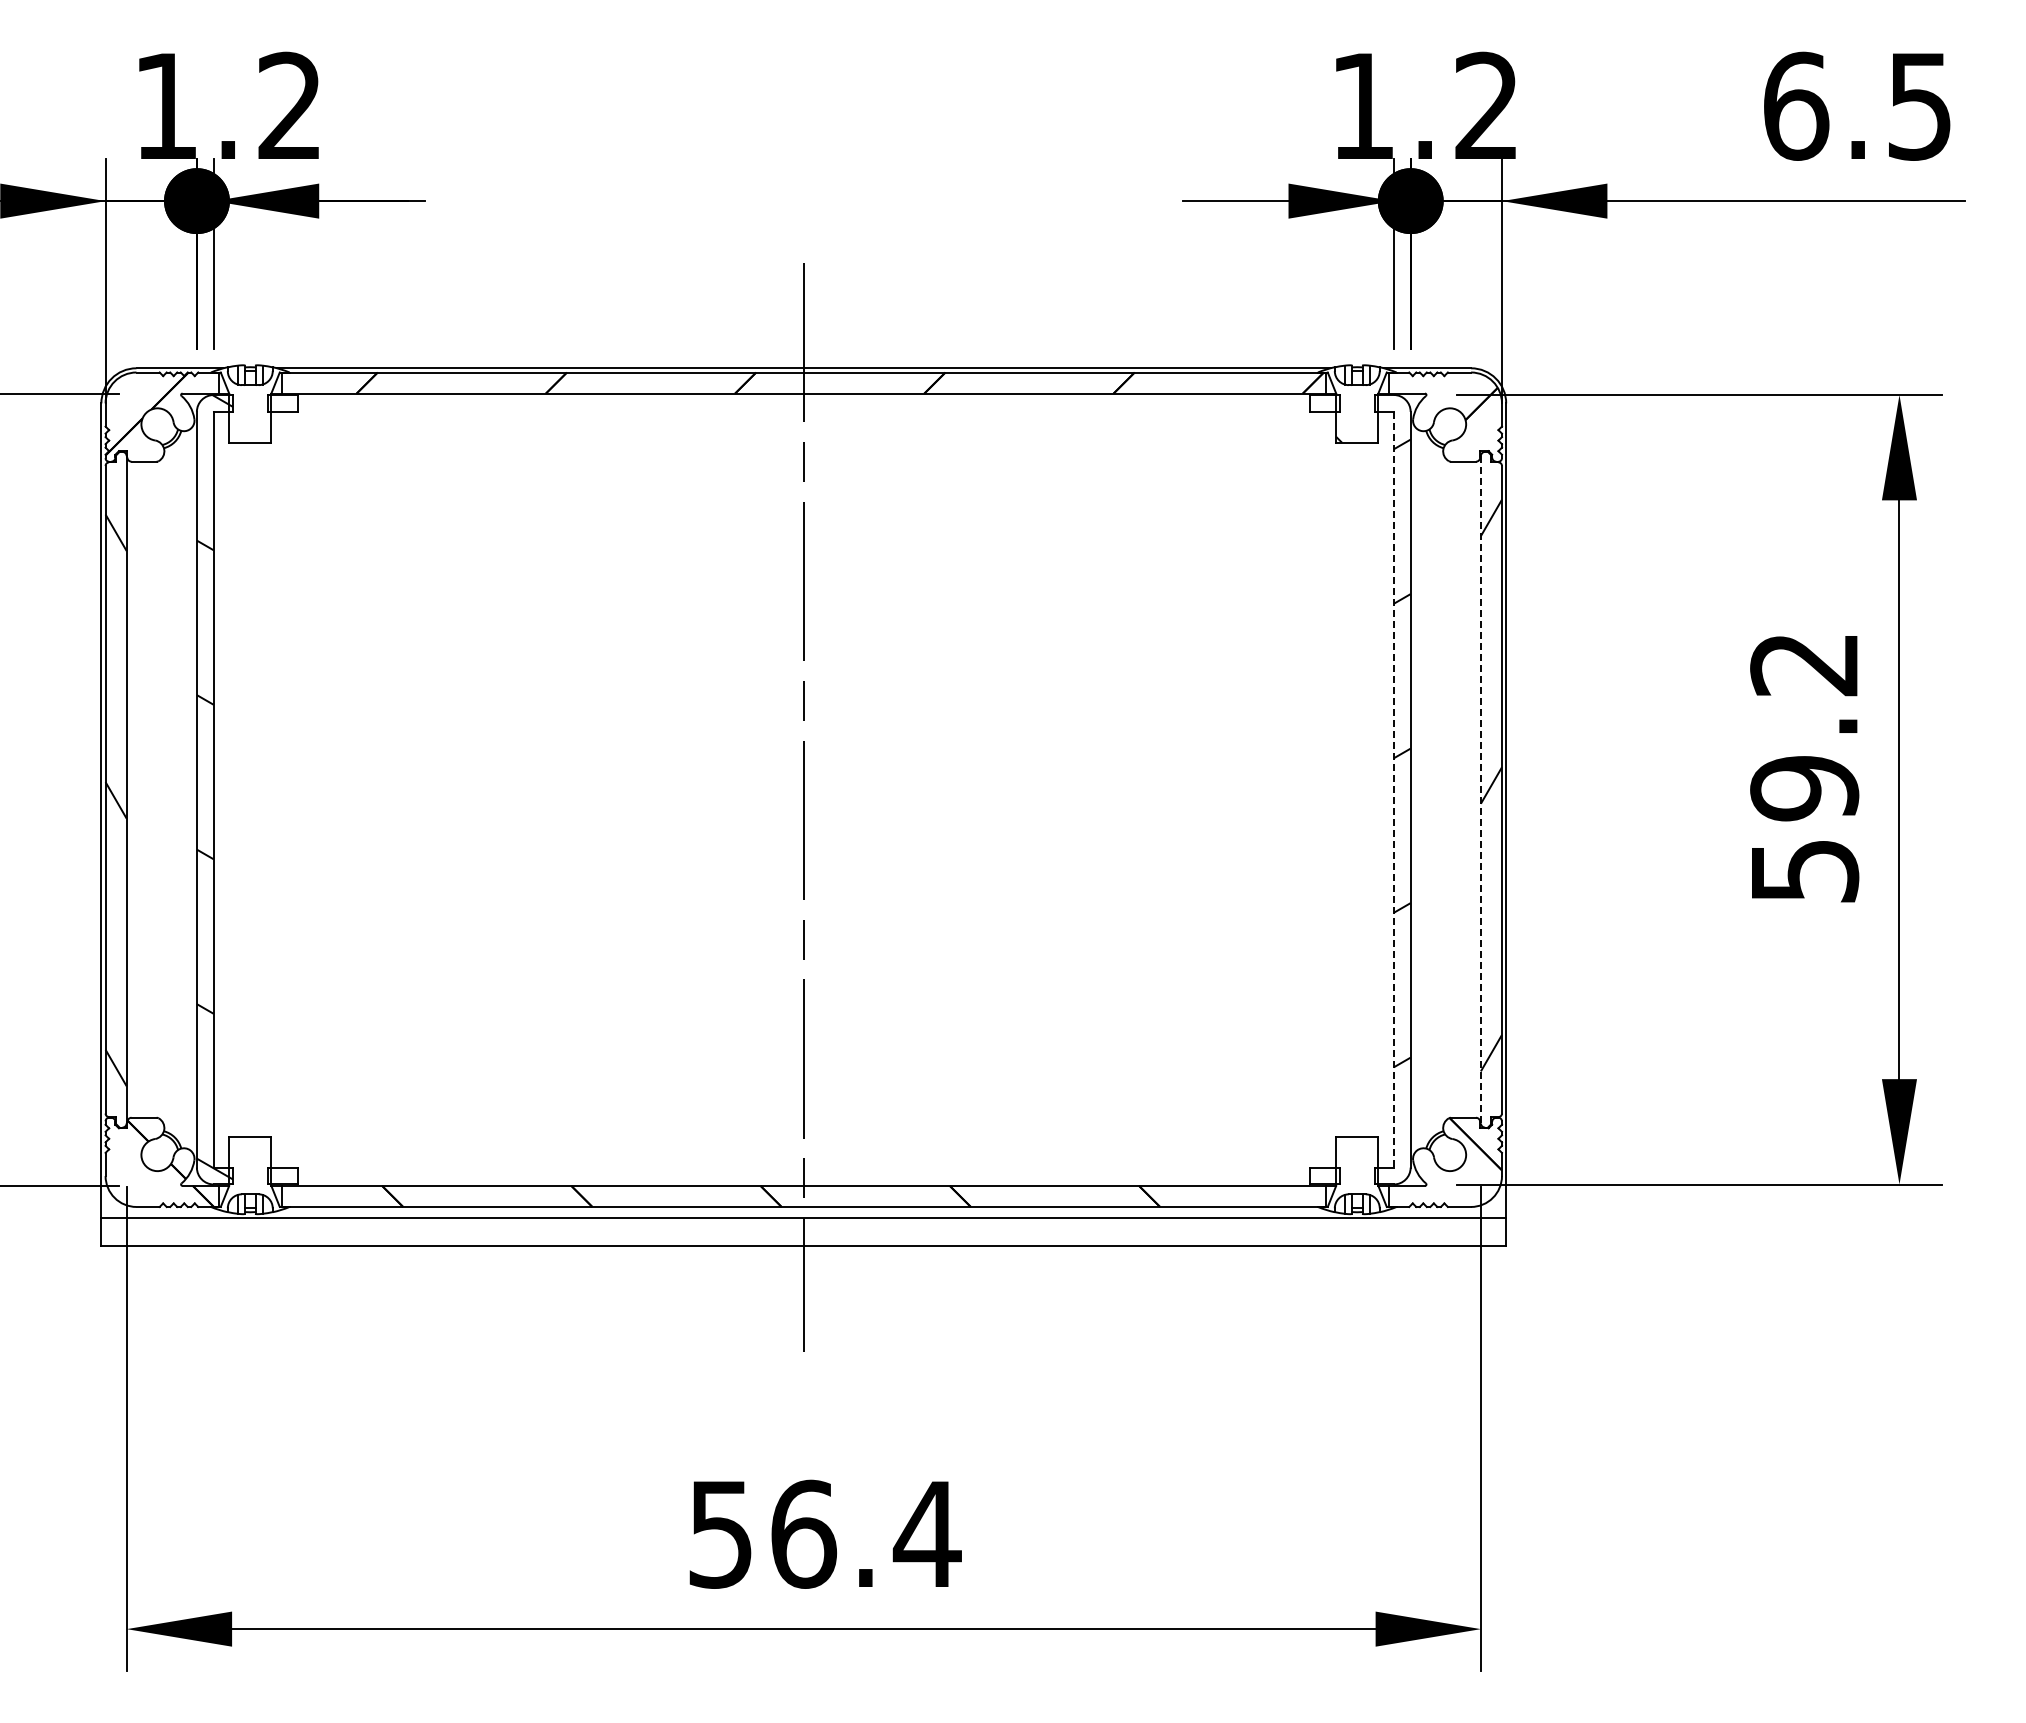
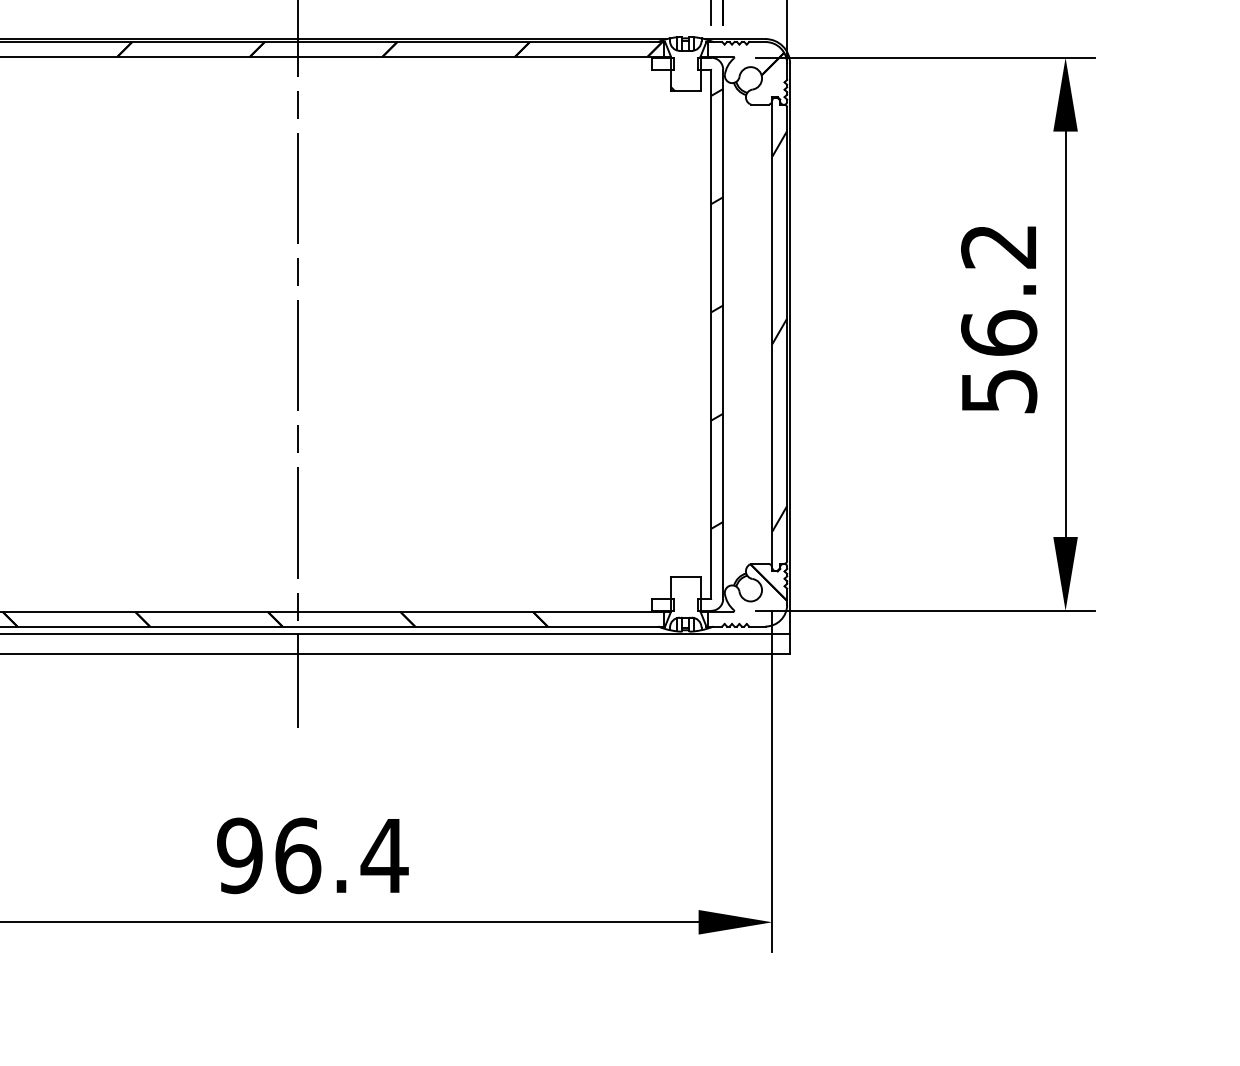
text: (1804, 788) -> (999, 333), 59.2 -> 56.2
line: (1393, 789) -> (711, 334), dashed -> solid
line: (1480, 789) -> (772, 334), dashed -> solid
text: (720, 1533) -> (239, 855), 56.4 -> 96.4

